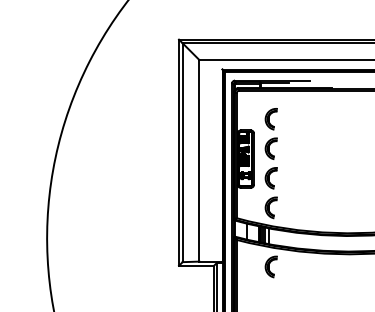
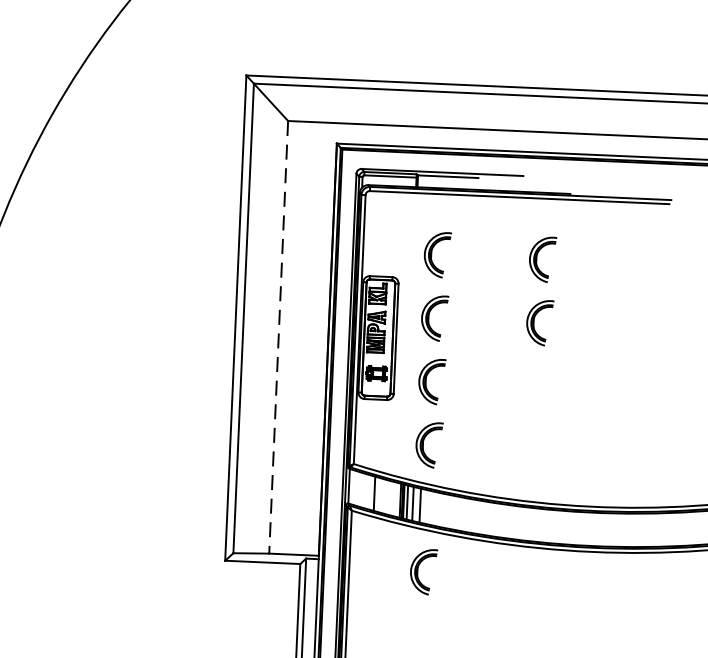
part: (319, 133) -> (539, 290), added
line: (199, 160) -> (279, 336), solid -> dashed

